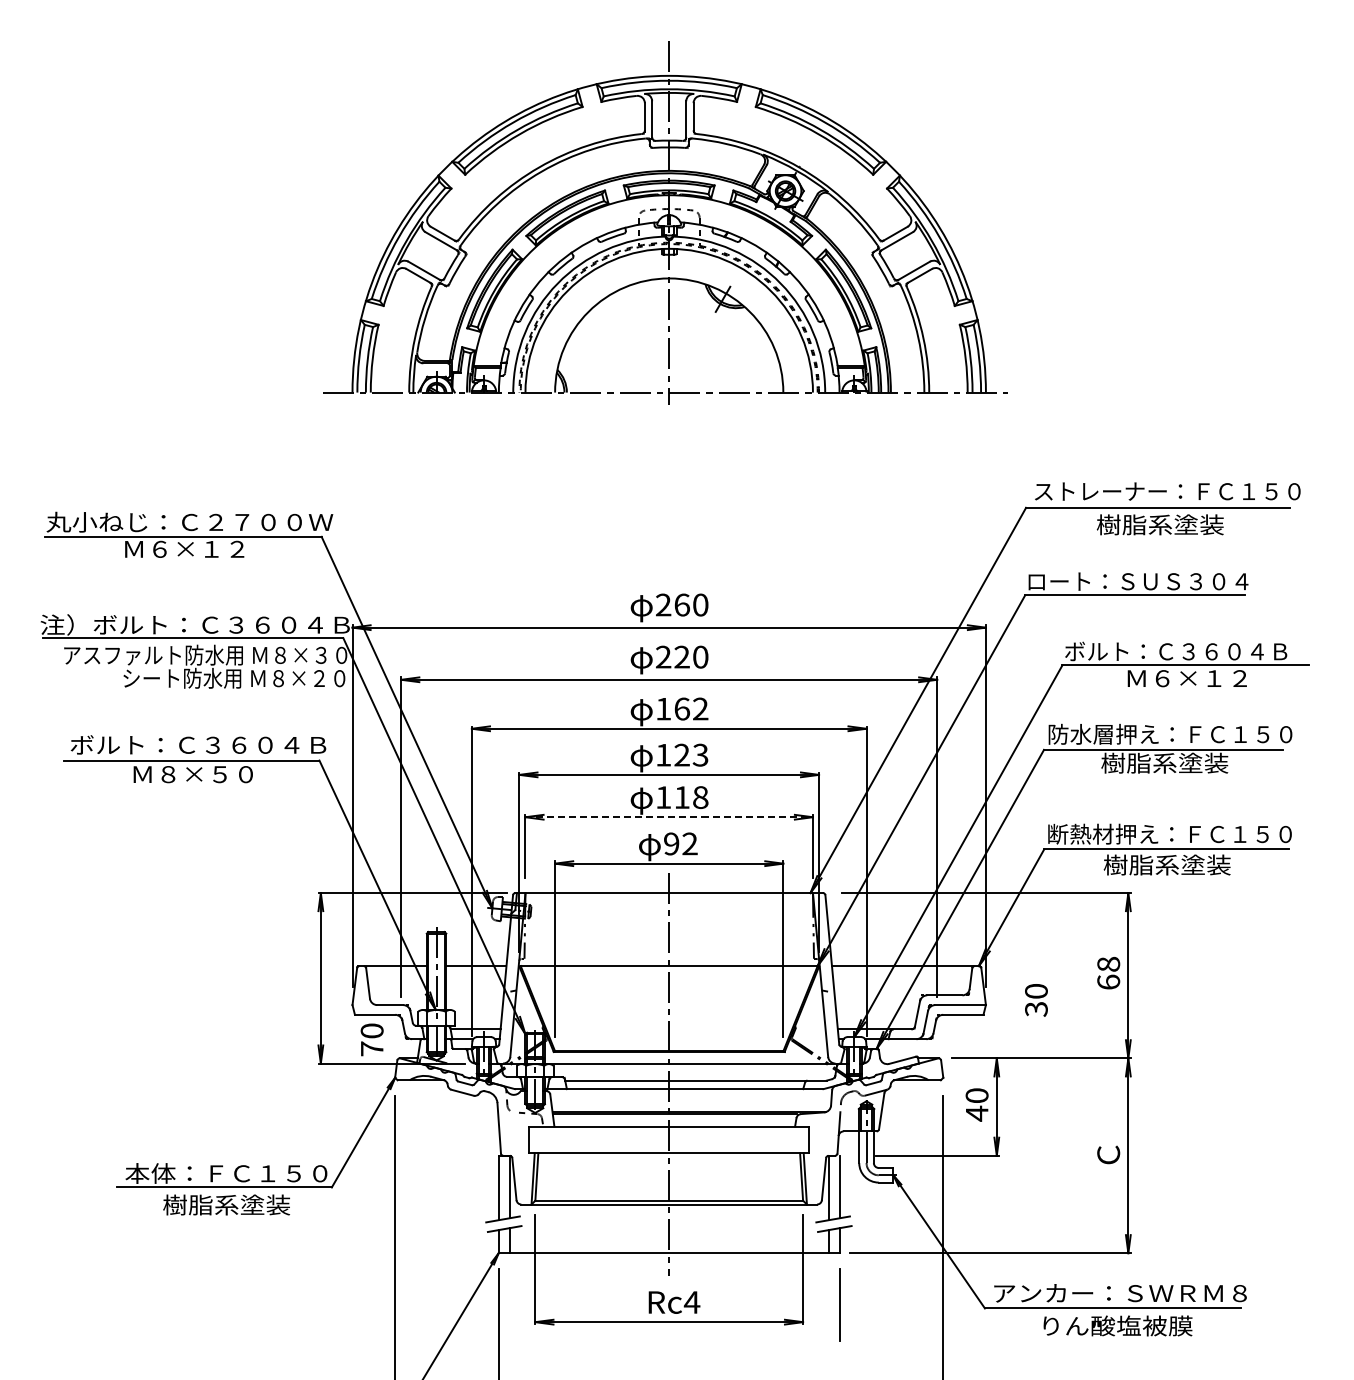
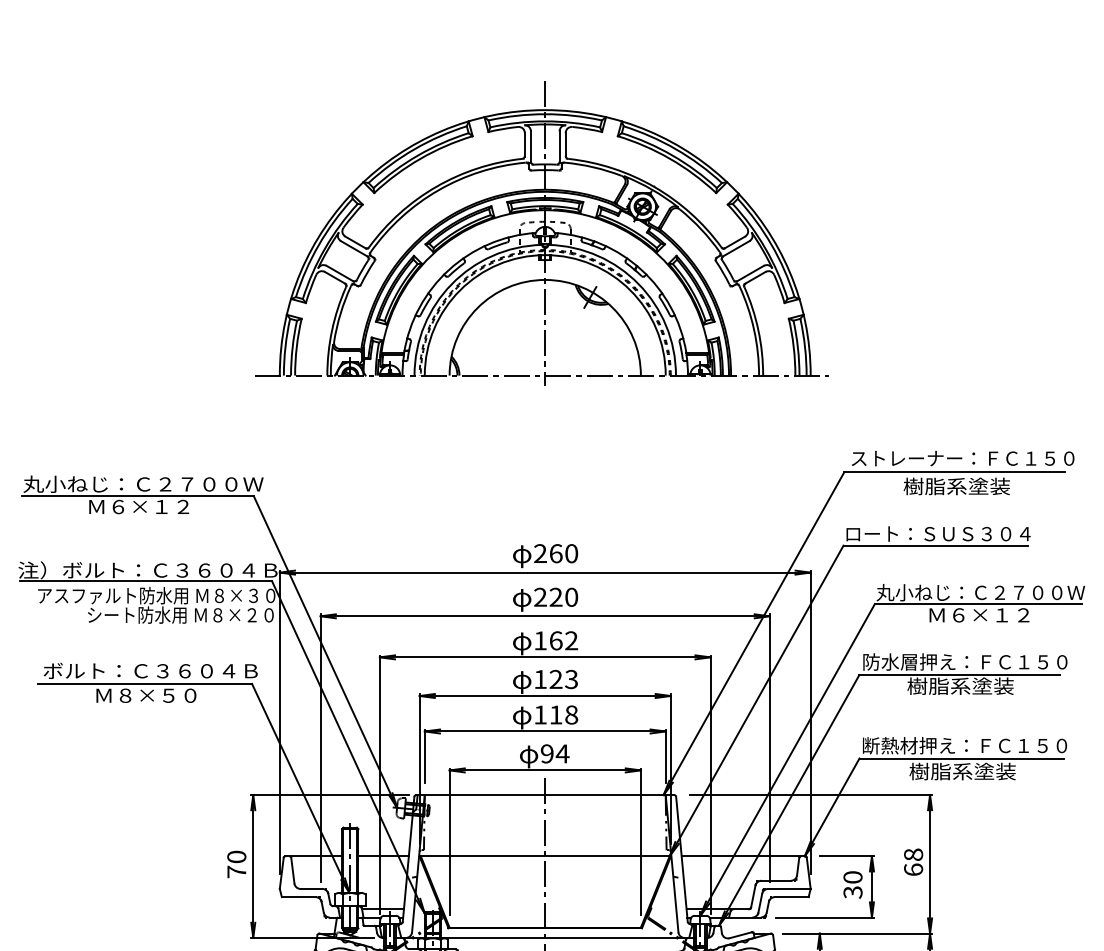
text: (1188, 651) -> (980, 592), ボルト：Ｃ３６０４Ｂ -> 丸小ねじ：Ｃ２７００Ｗ
line: (669, 817) -> (545, 731), dashed -> solid
text: (689, 843) -> (562, 753), 92 -> 94
part: (1003, 966) -> (825, 856), added
text: (371, 1039) -> (236, 864), moved

